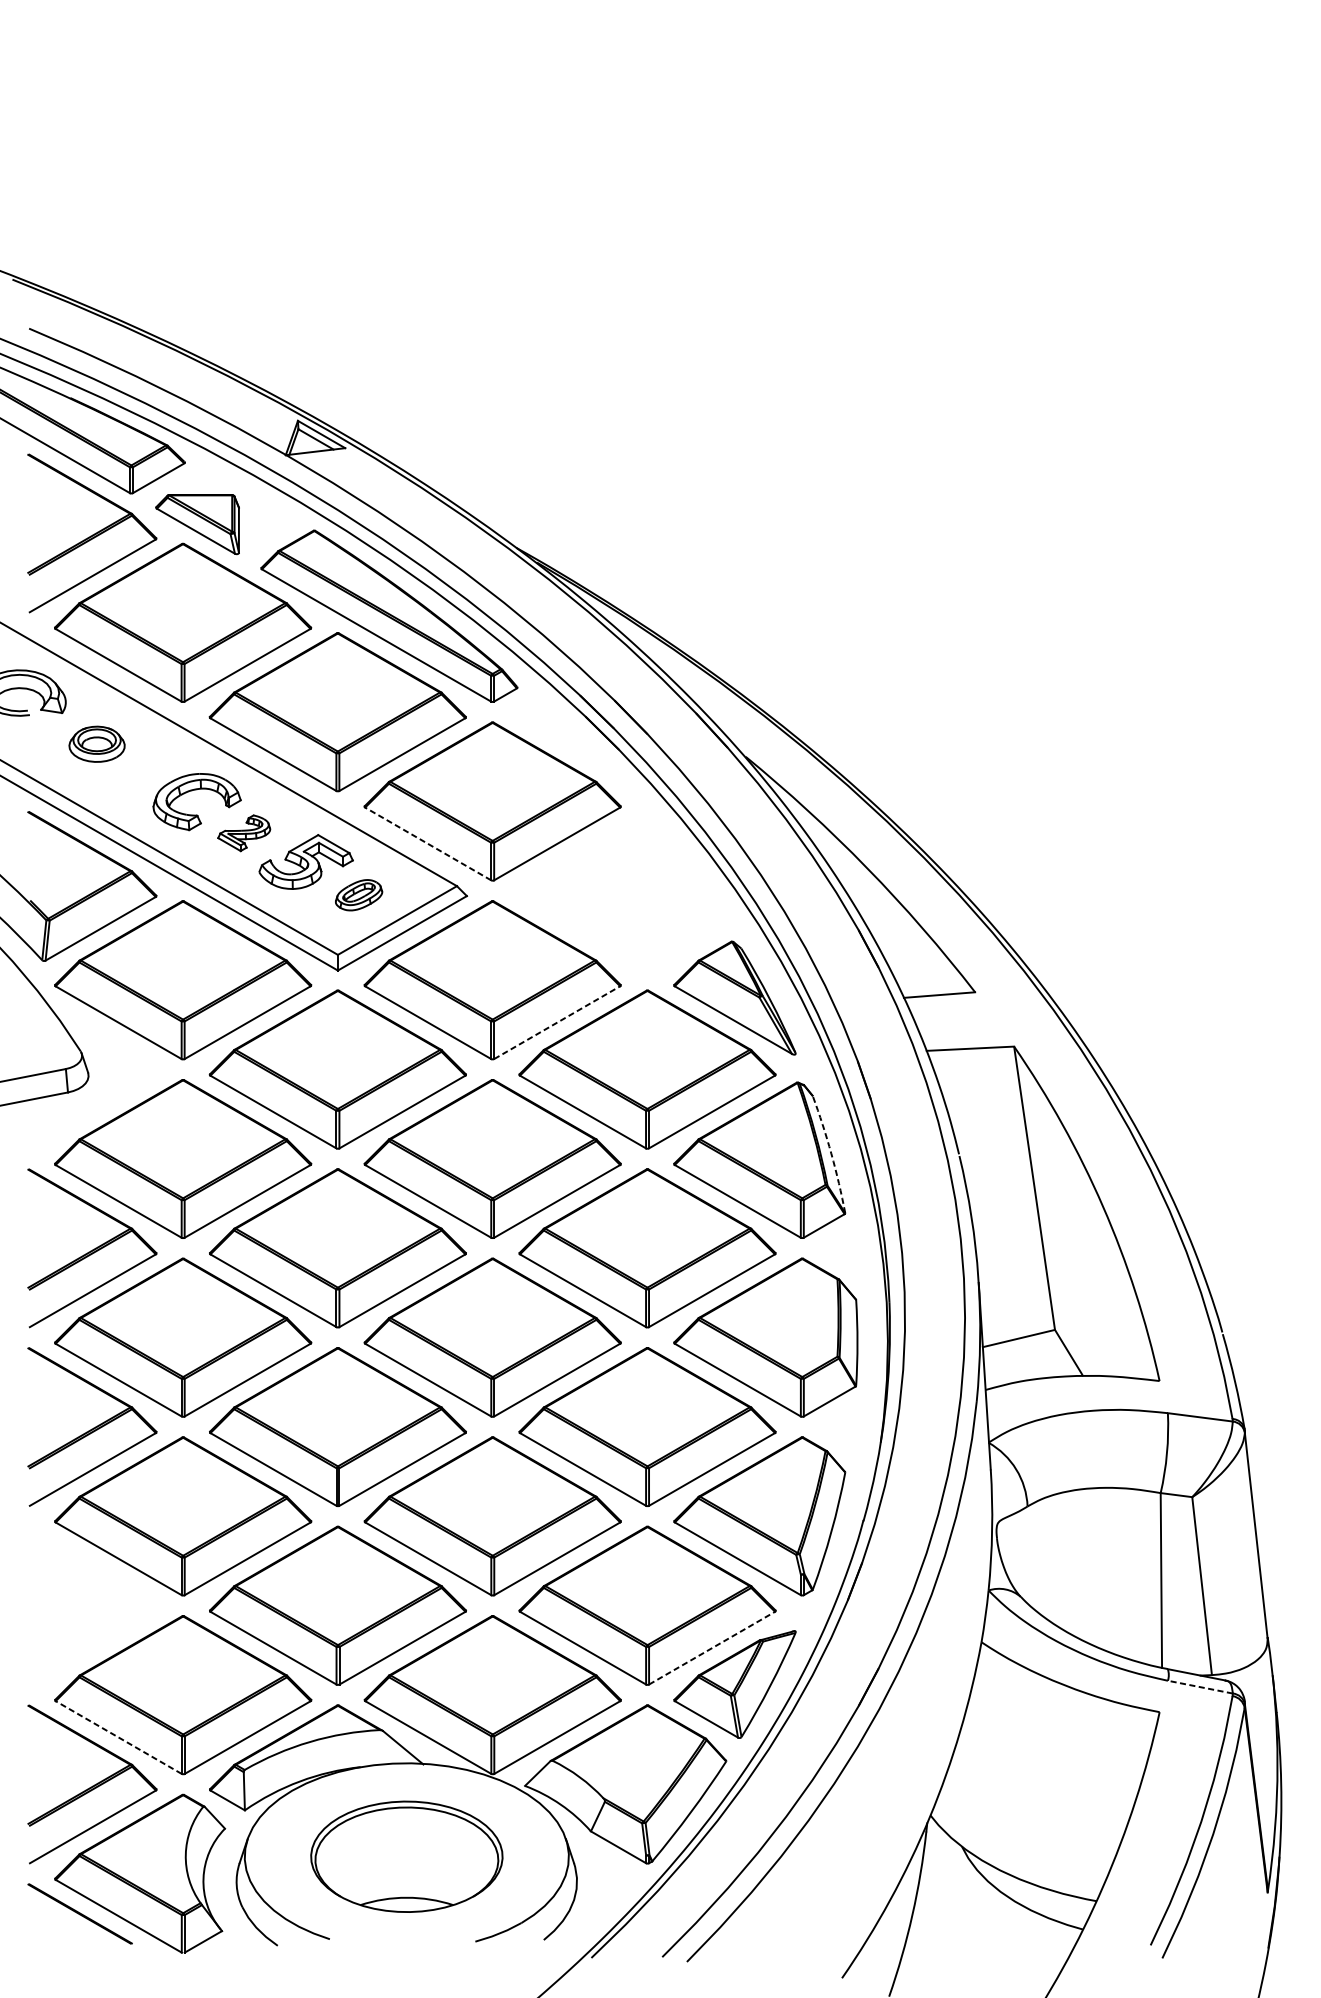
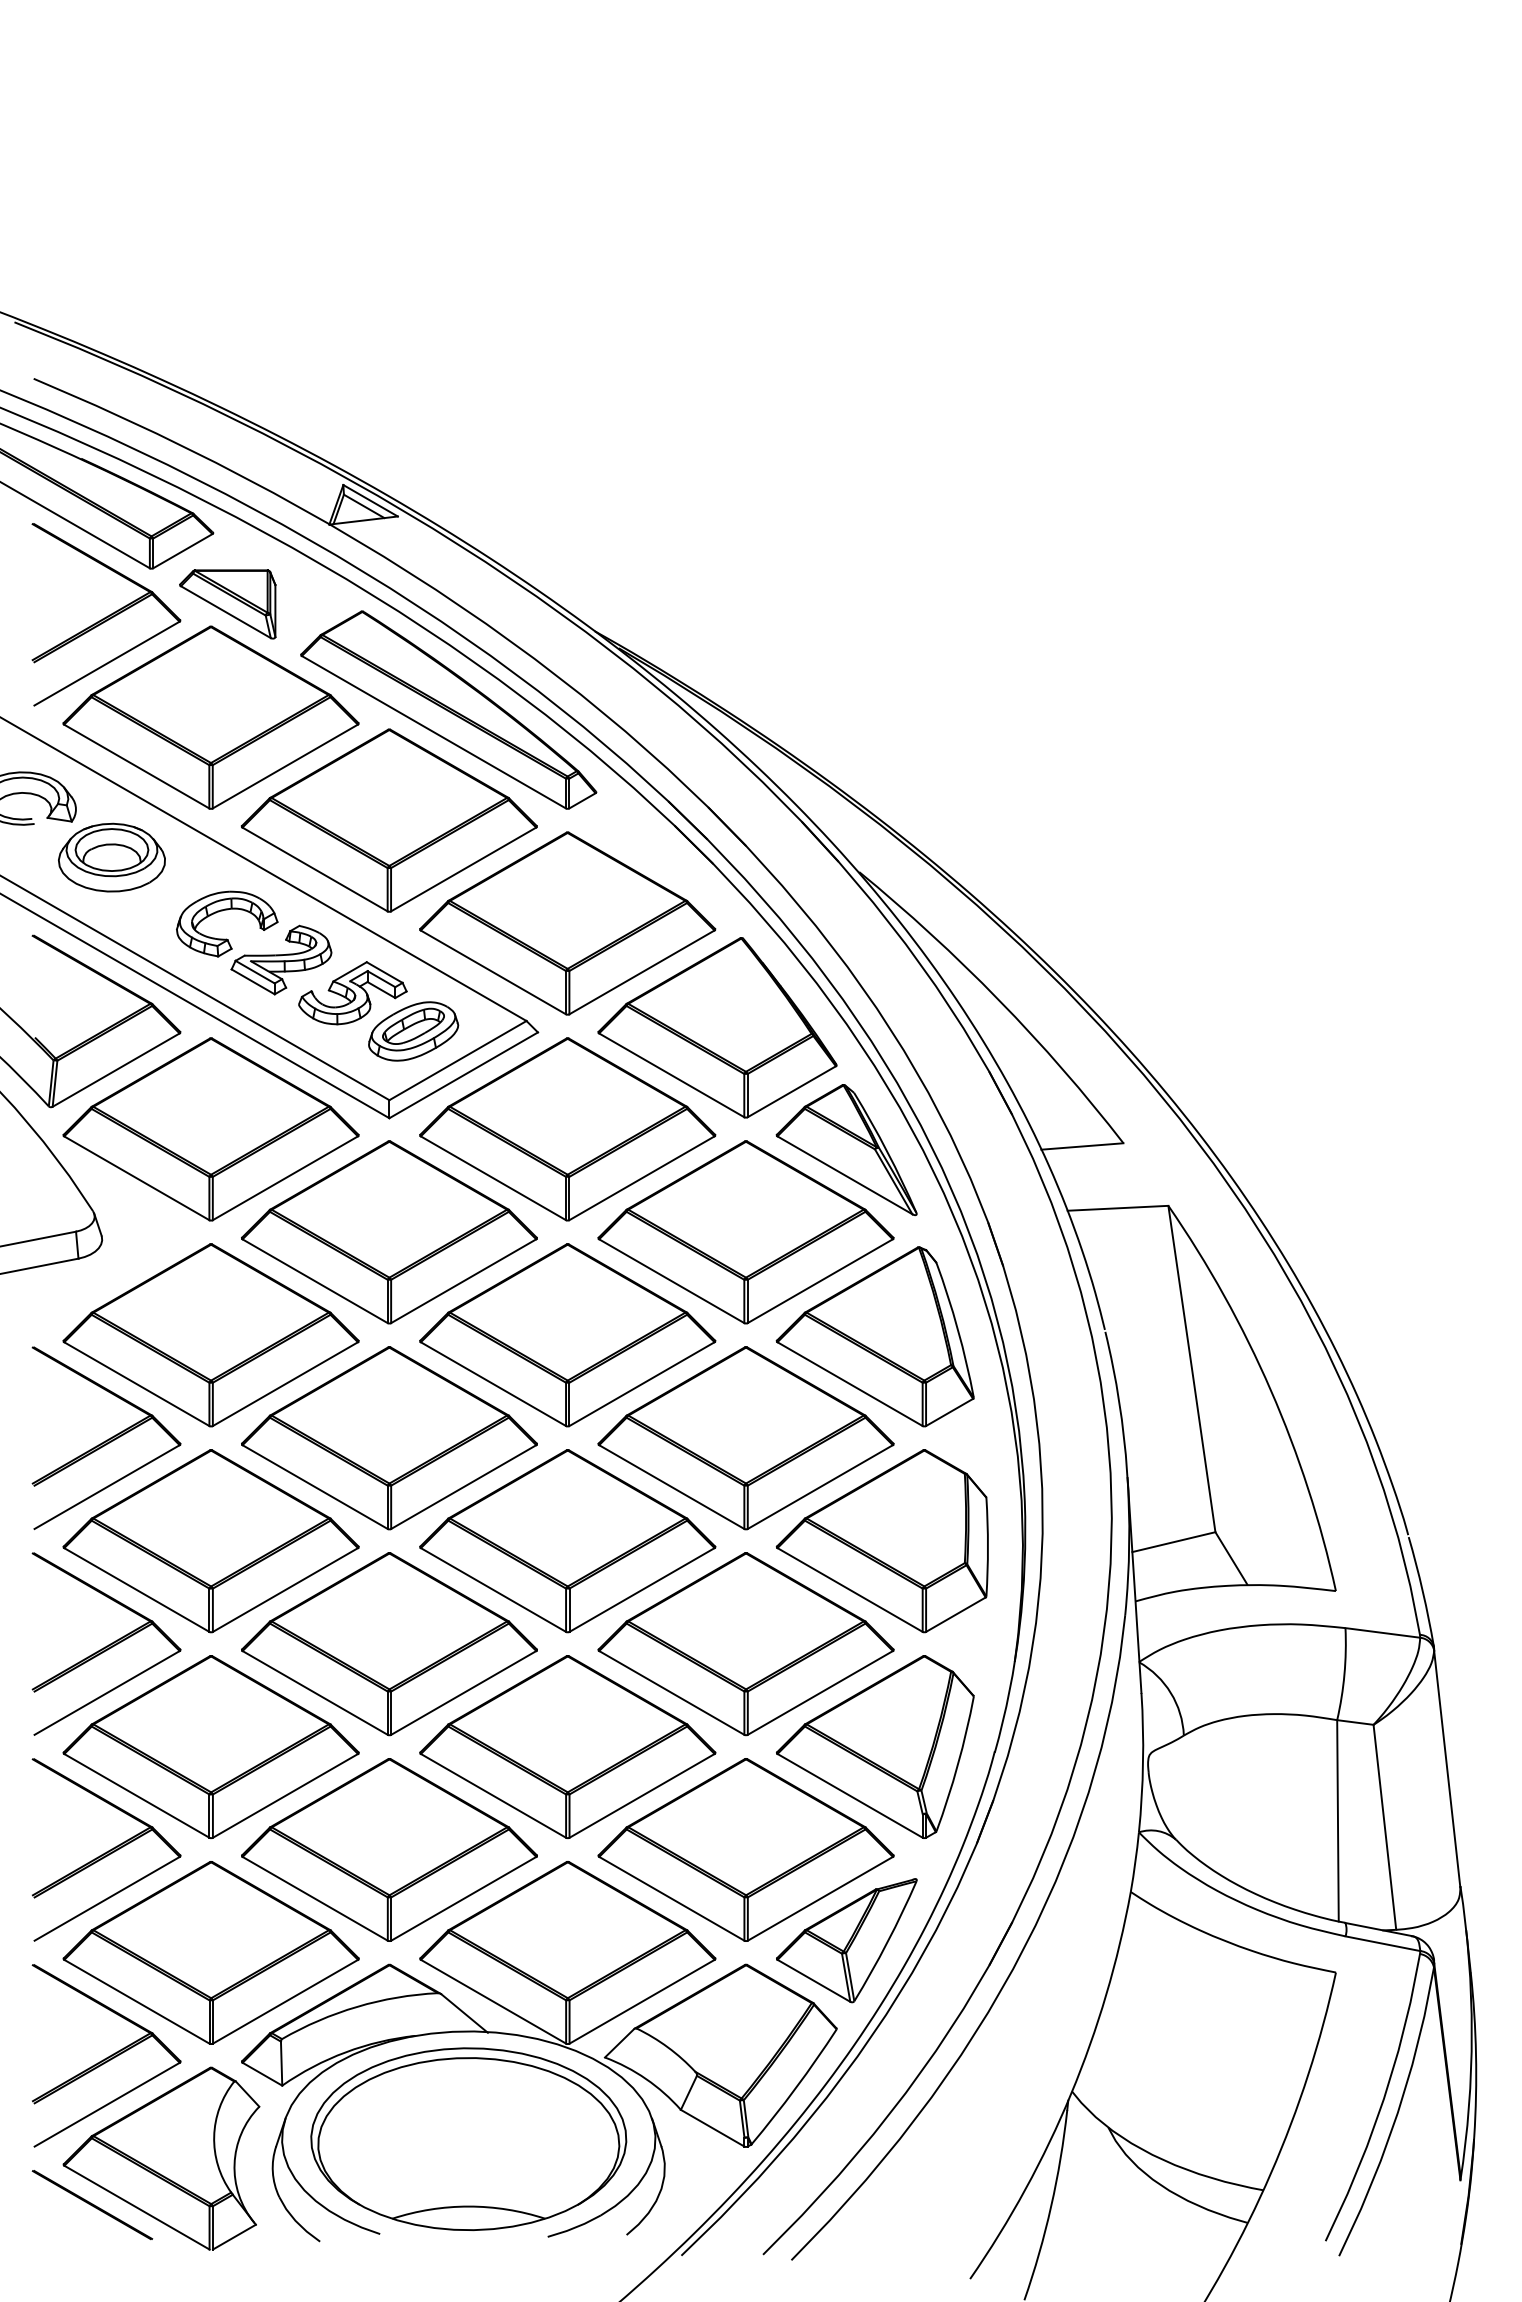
part: (96, 744) -> (111, 857), size x1.67
part: (244, 832) -> (281, 959), size x1.67
line: (428, 844) -> (493, 972), dashed -> solid
part: (622, 891) -> (717, 1027), added
part: (358, 895) -> (413, 1031), size x1.67
line: (557, 1022) -> (642, 1178), dashed -> solid
arc: (831, 1153) -> (957, 1329), dashed -> solid
part: (92, 1605) -> (106, 1849), added
line: (712, 1647) -> (820, 1898), dashed -> solid
line: (1200, 1686) -> (1382, 1943), dashed -> solid
line: (118, 1737) -> (136, 2001), dashed -> solid
part: (406, 1856) -> (468, 2138), size x1.43

